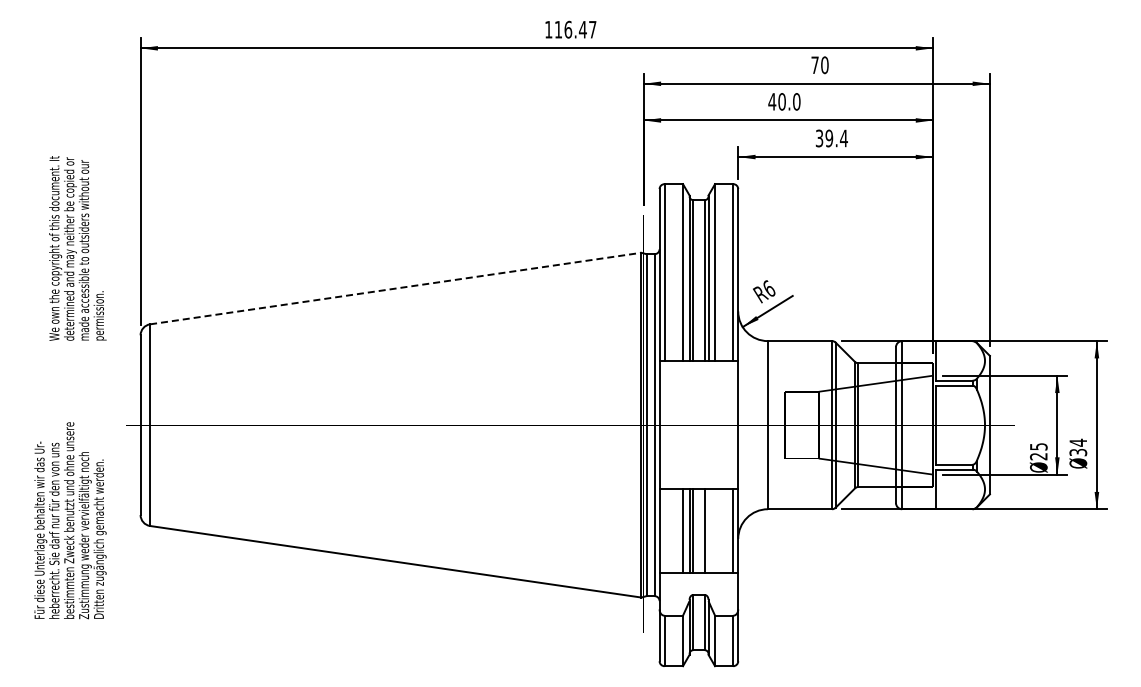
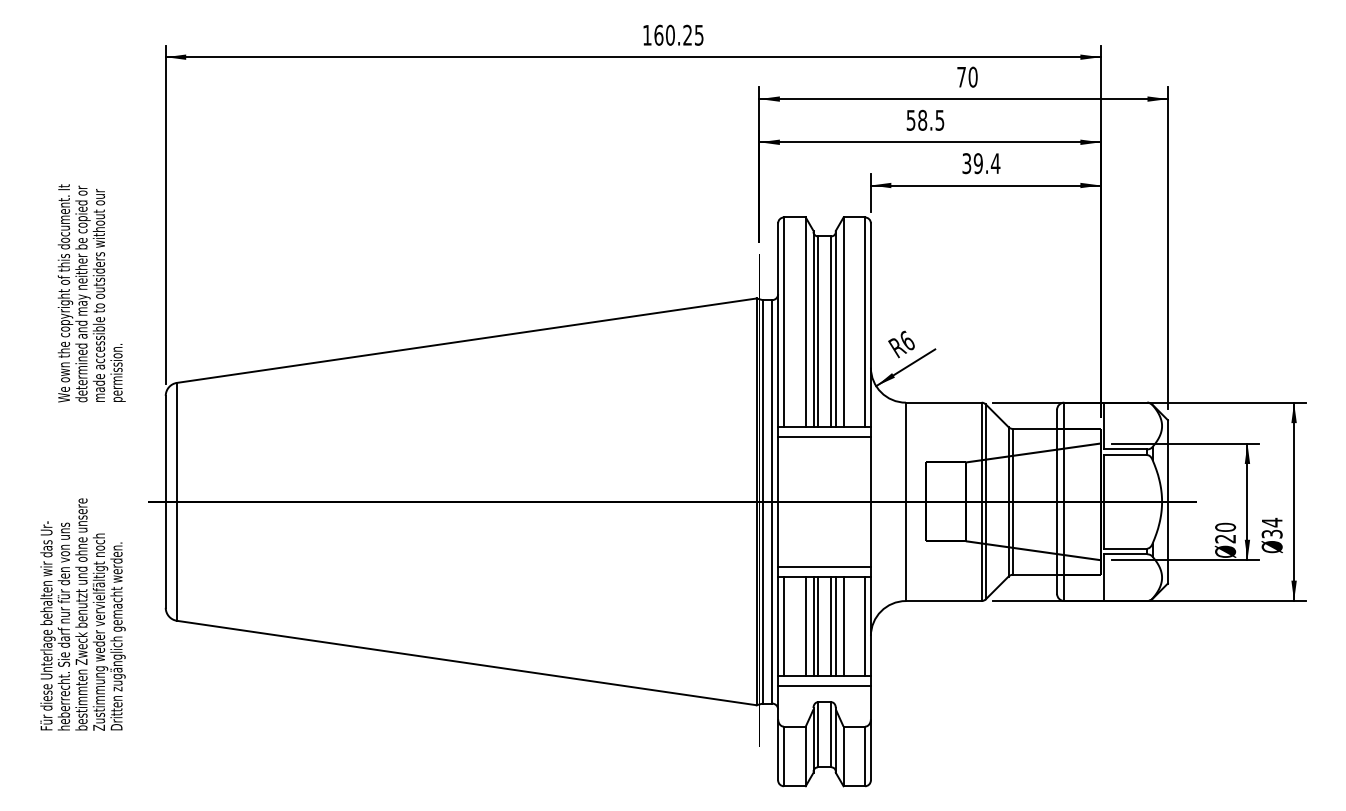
text: (575, 29) -> (678, 35), 116.47 -> 160.25
text: (784, 101) -> (925, 119), 40.0 -> 58.5
line: (396, 288) -> (467, 340), dashed -> solid
line: (698, 370) -> (824, 437), added
text: (1038, 446) -> (1225, 527), 25 -> 20
line: (698, 480) -> (824, 567), added
line: (664, 530) -> (783, 626), added
line: (708, 530) -> (835, 626), added
line: (715, 530) -> (844, 626), added
line: (698, 581) -> (824, 686), added

